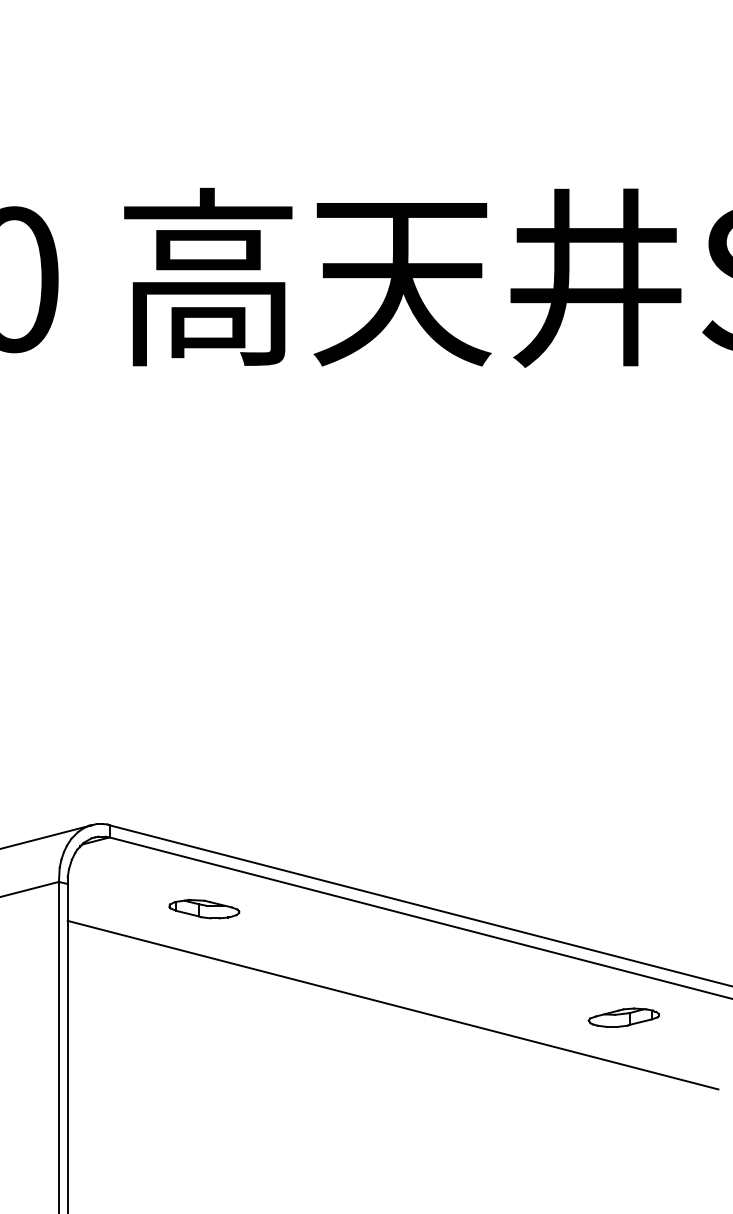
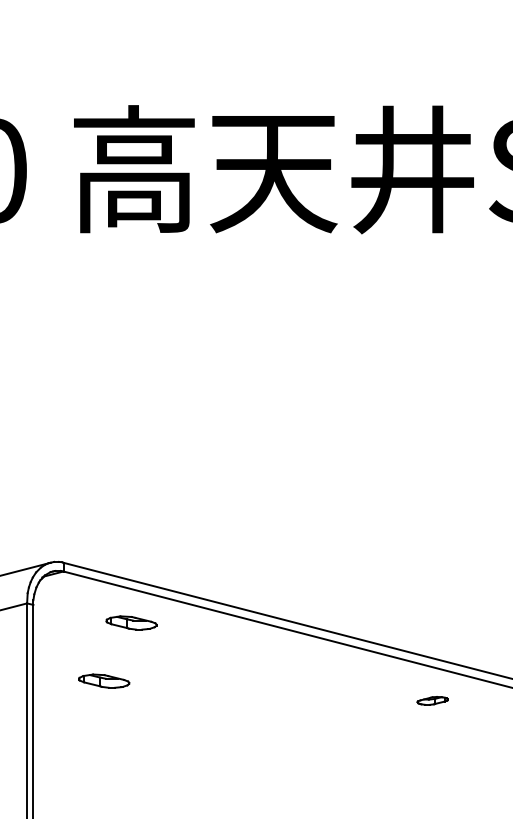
part: (166, 990) -> (104, 681), added
line: (392, 1004) -> (266, 691), removed
part: (623, 1017) -> (432, 700), size x0.6

